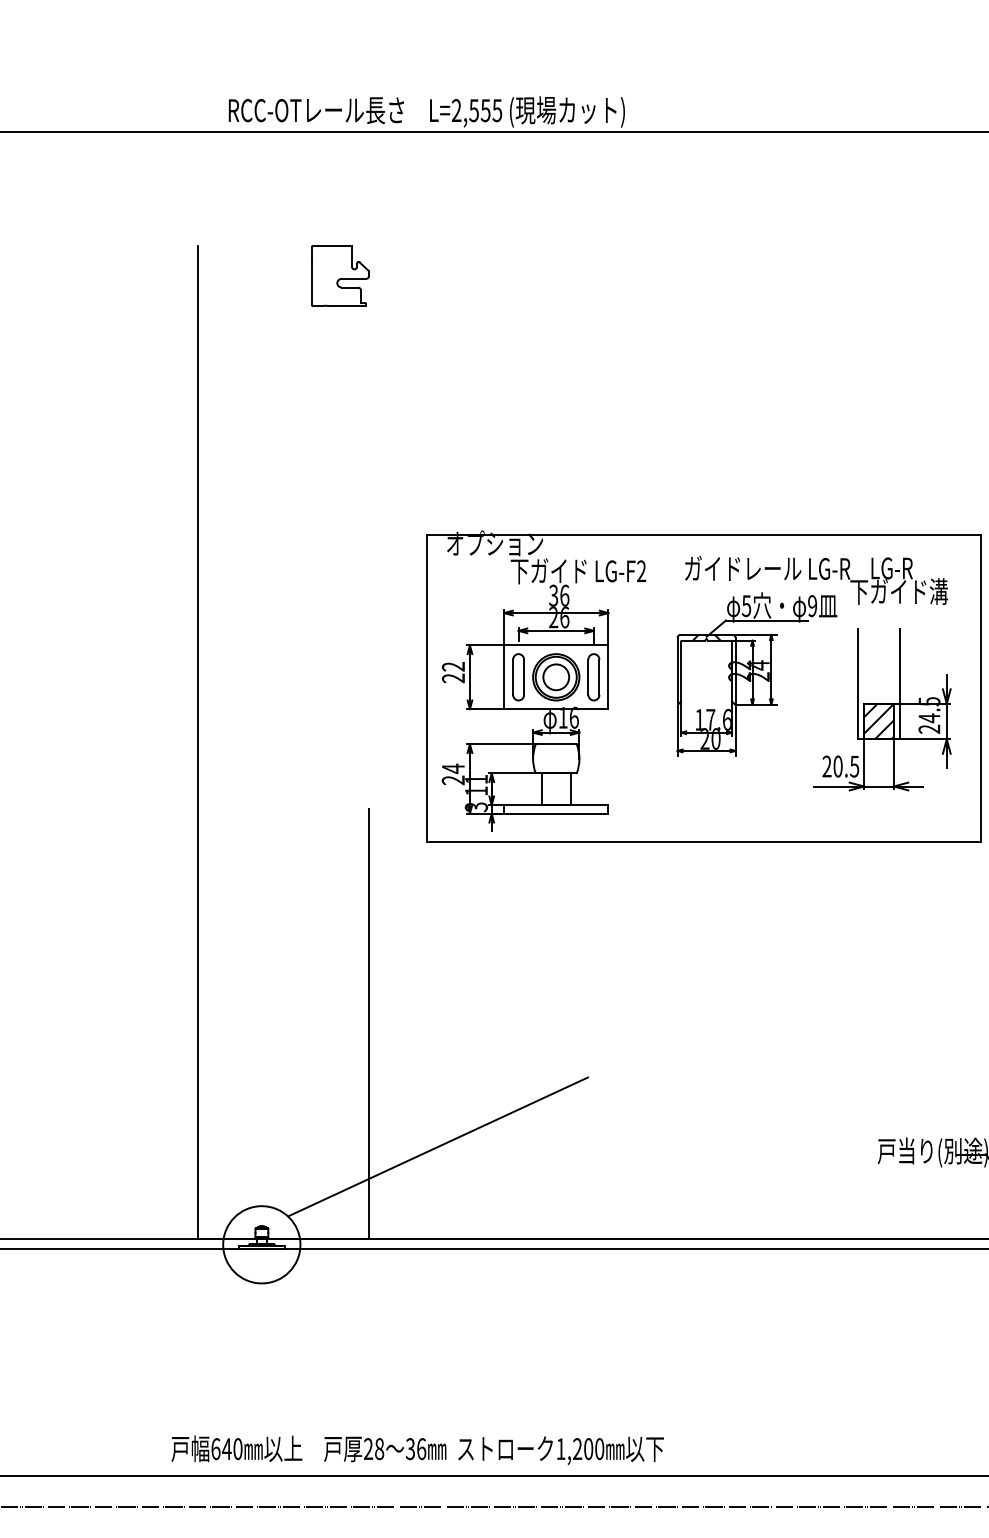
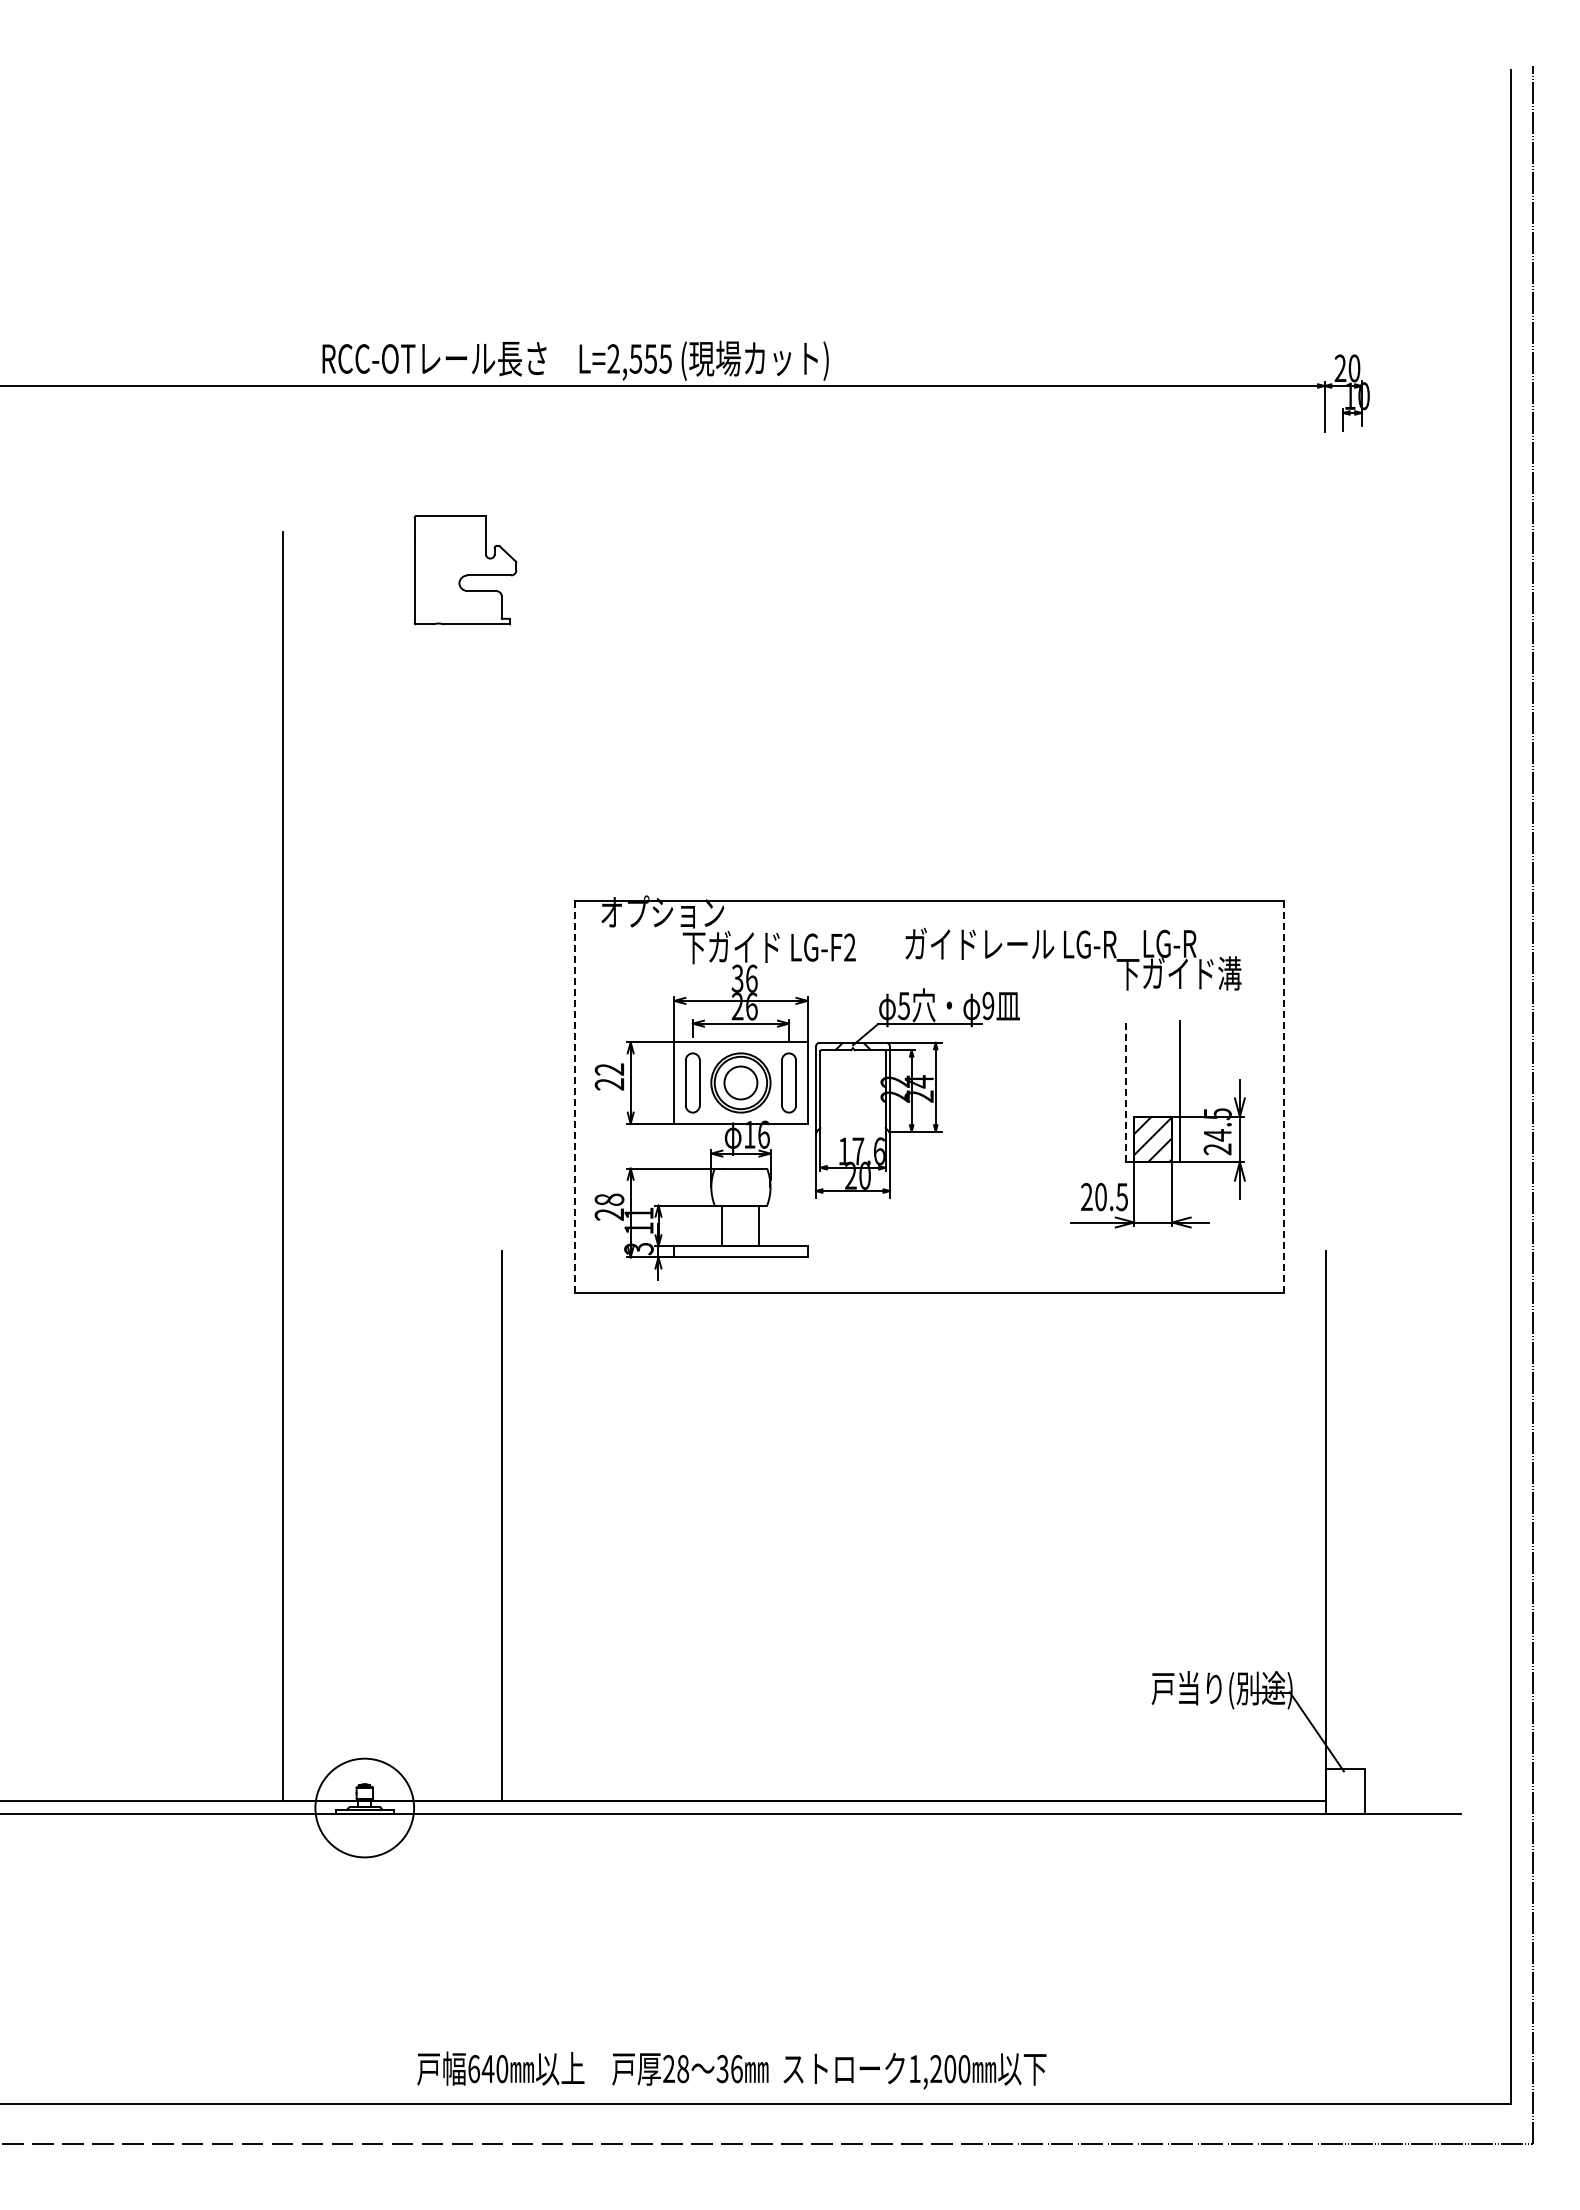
part: (340, 275) -> (465, 569), size x1.4
part: (757, 674) -> (917, 1093), moved
line: (858, 683) -> (1126, 1091), solid -> dashed
line: (981, 687) -> (1284, 1096), solid -> dashed
line: (426, 688) -> (575, 1097), solid -> dashed
text: (453, 768) -> (609, 1199), 24 -> 28
line: (437, 1146) -> (589, 1682), removed
text: (417, 1450) -> (731, 2070), moved

